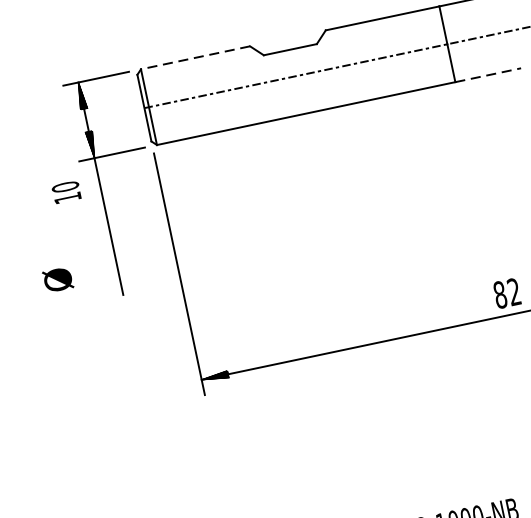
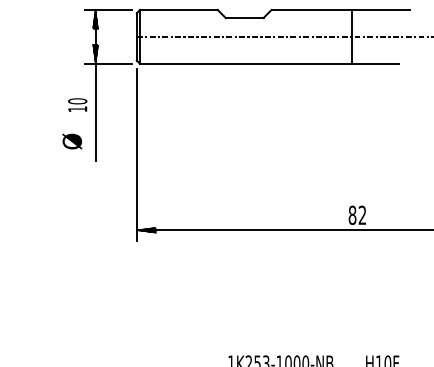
line: (194, 57) -> (178, 9), dashed -> solid
line: (489, 74) -> (376, 63), dashed -> solid
text: (66, 191) -> (77, 104), moved
text: (58, 279) -> (72, 141), moved

